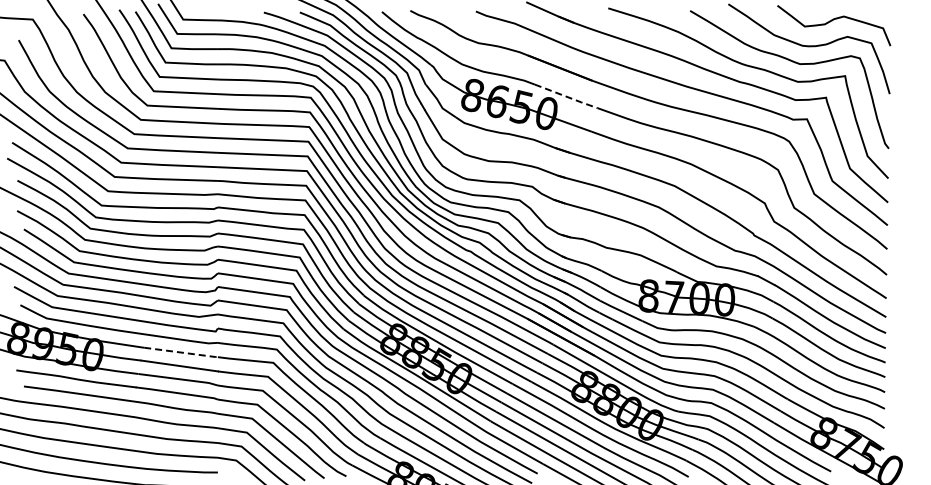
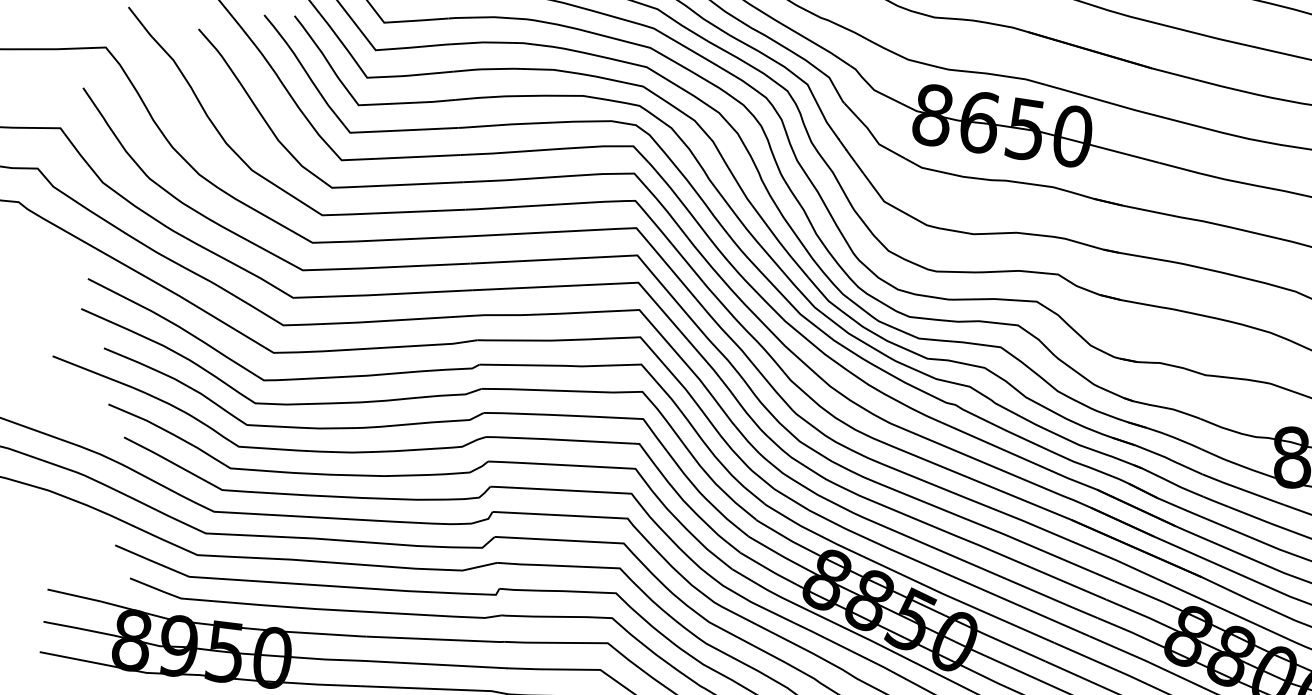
line: (566, 96) -> (1106, 101), dashed -> solid
line: (182, 352) -> (437, 639), dashed -> solid

